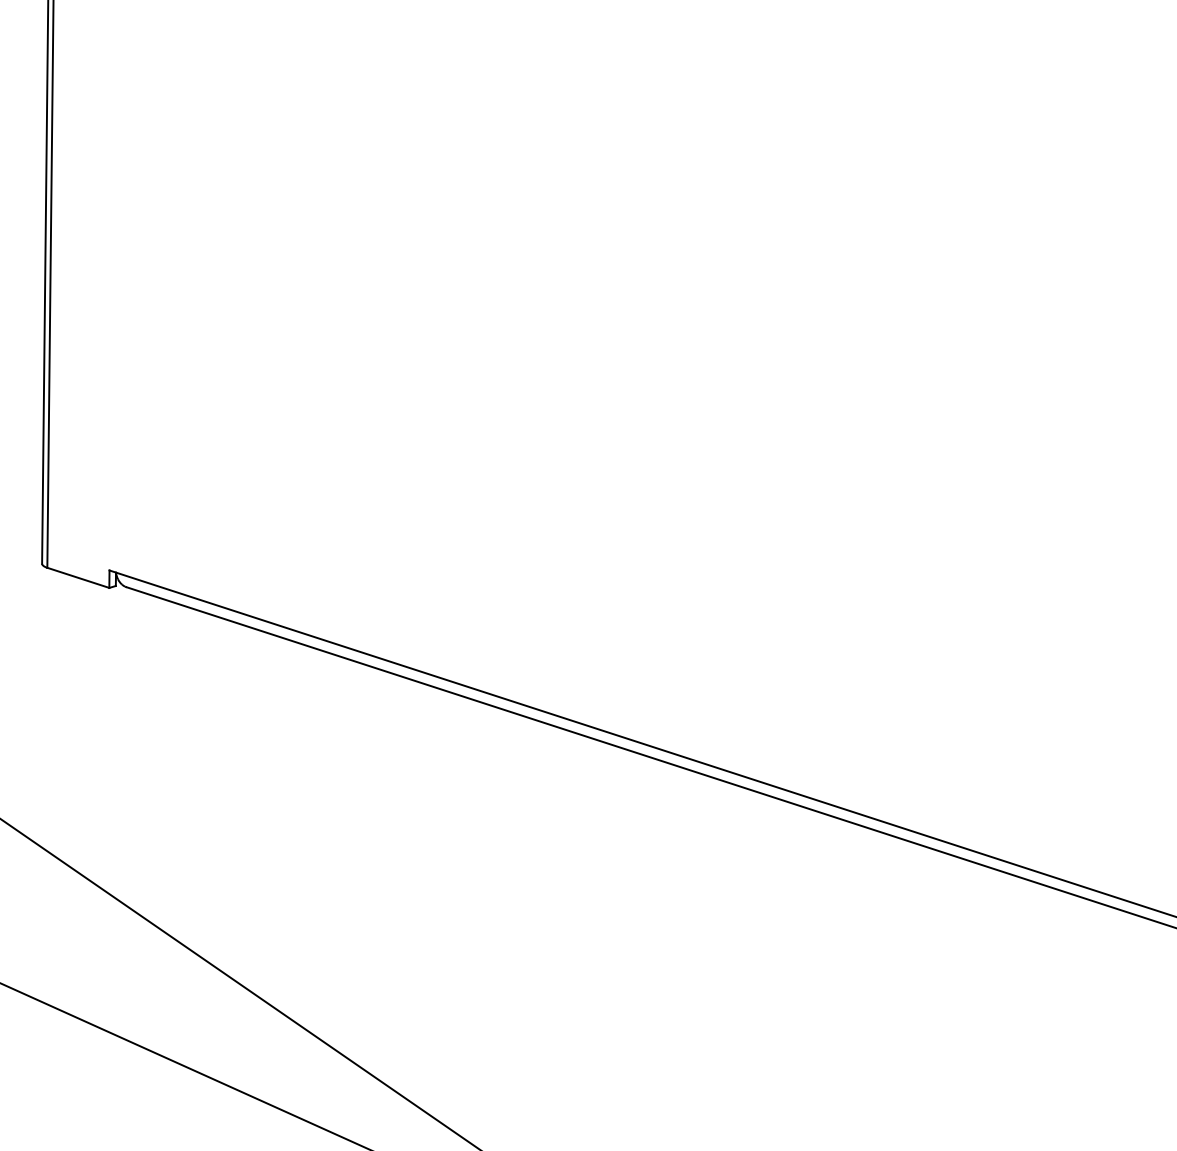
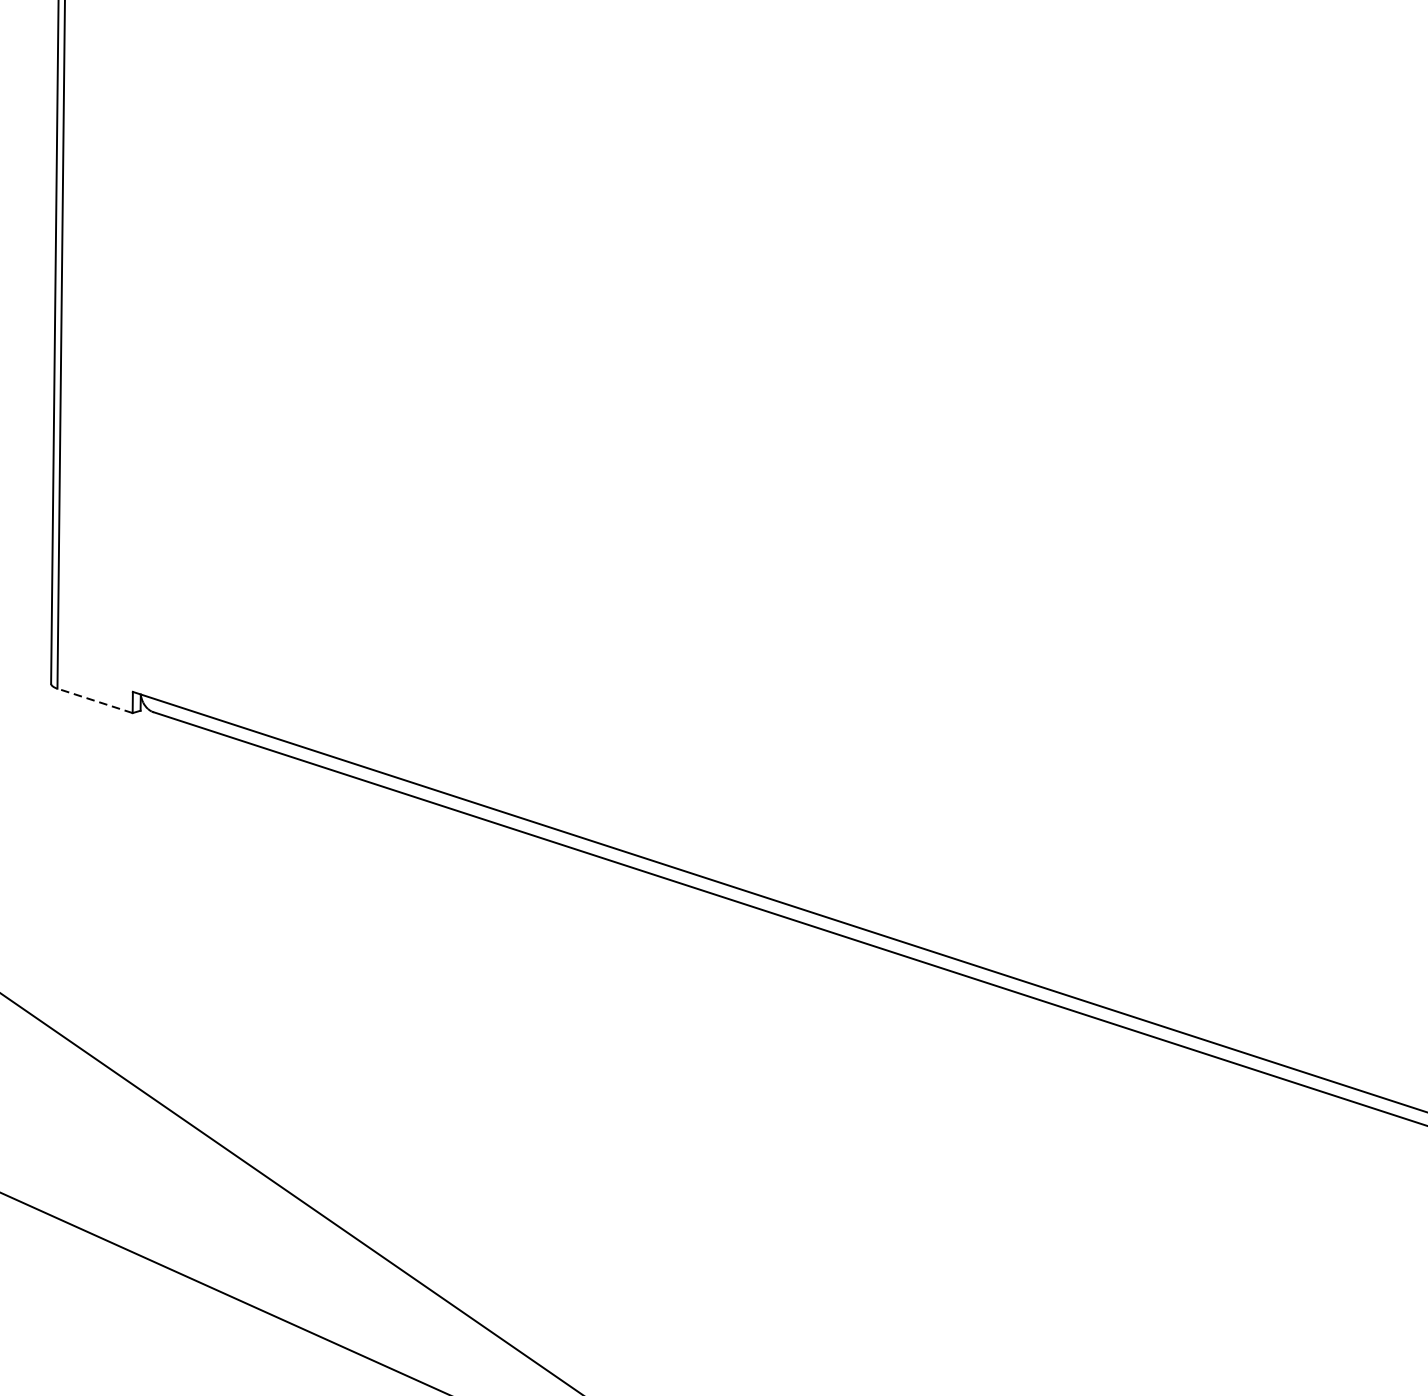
line: (78, 577) -> (95, 700), solid -> dashed

